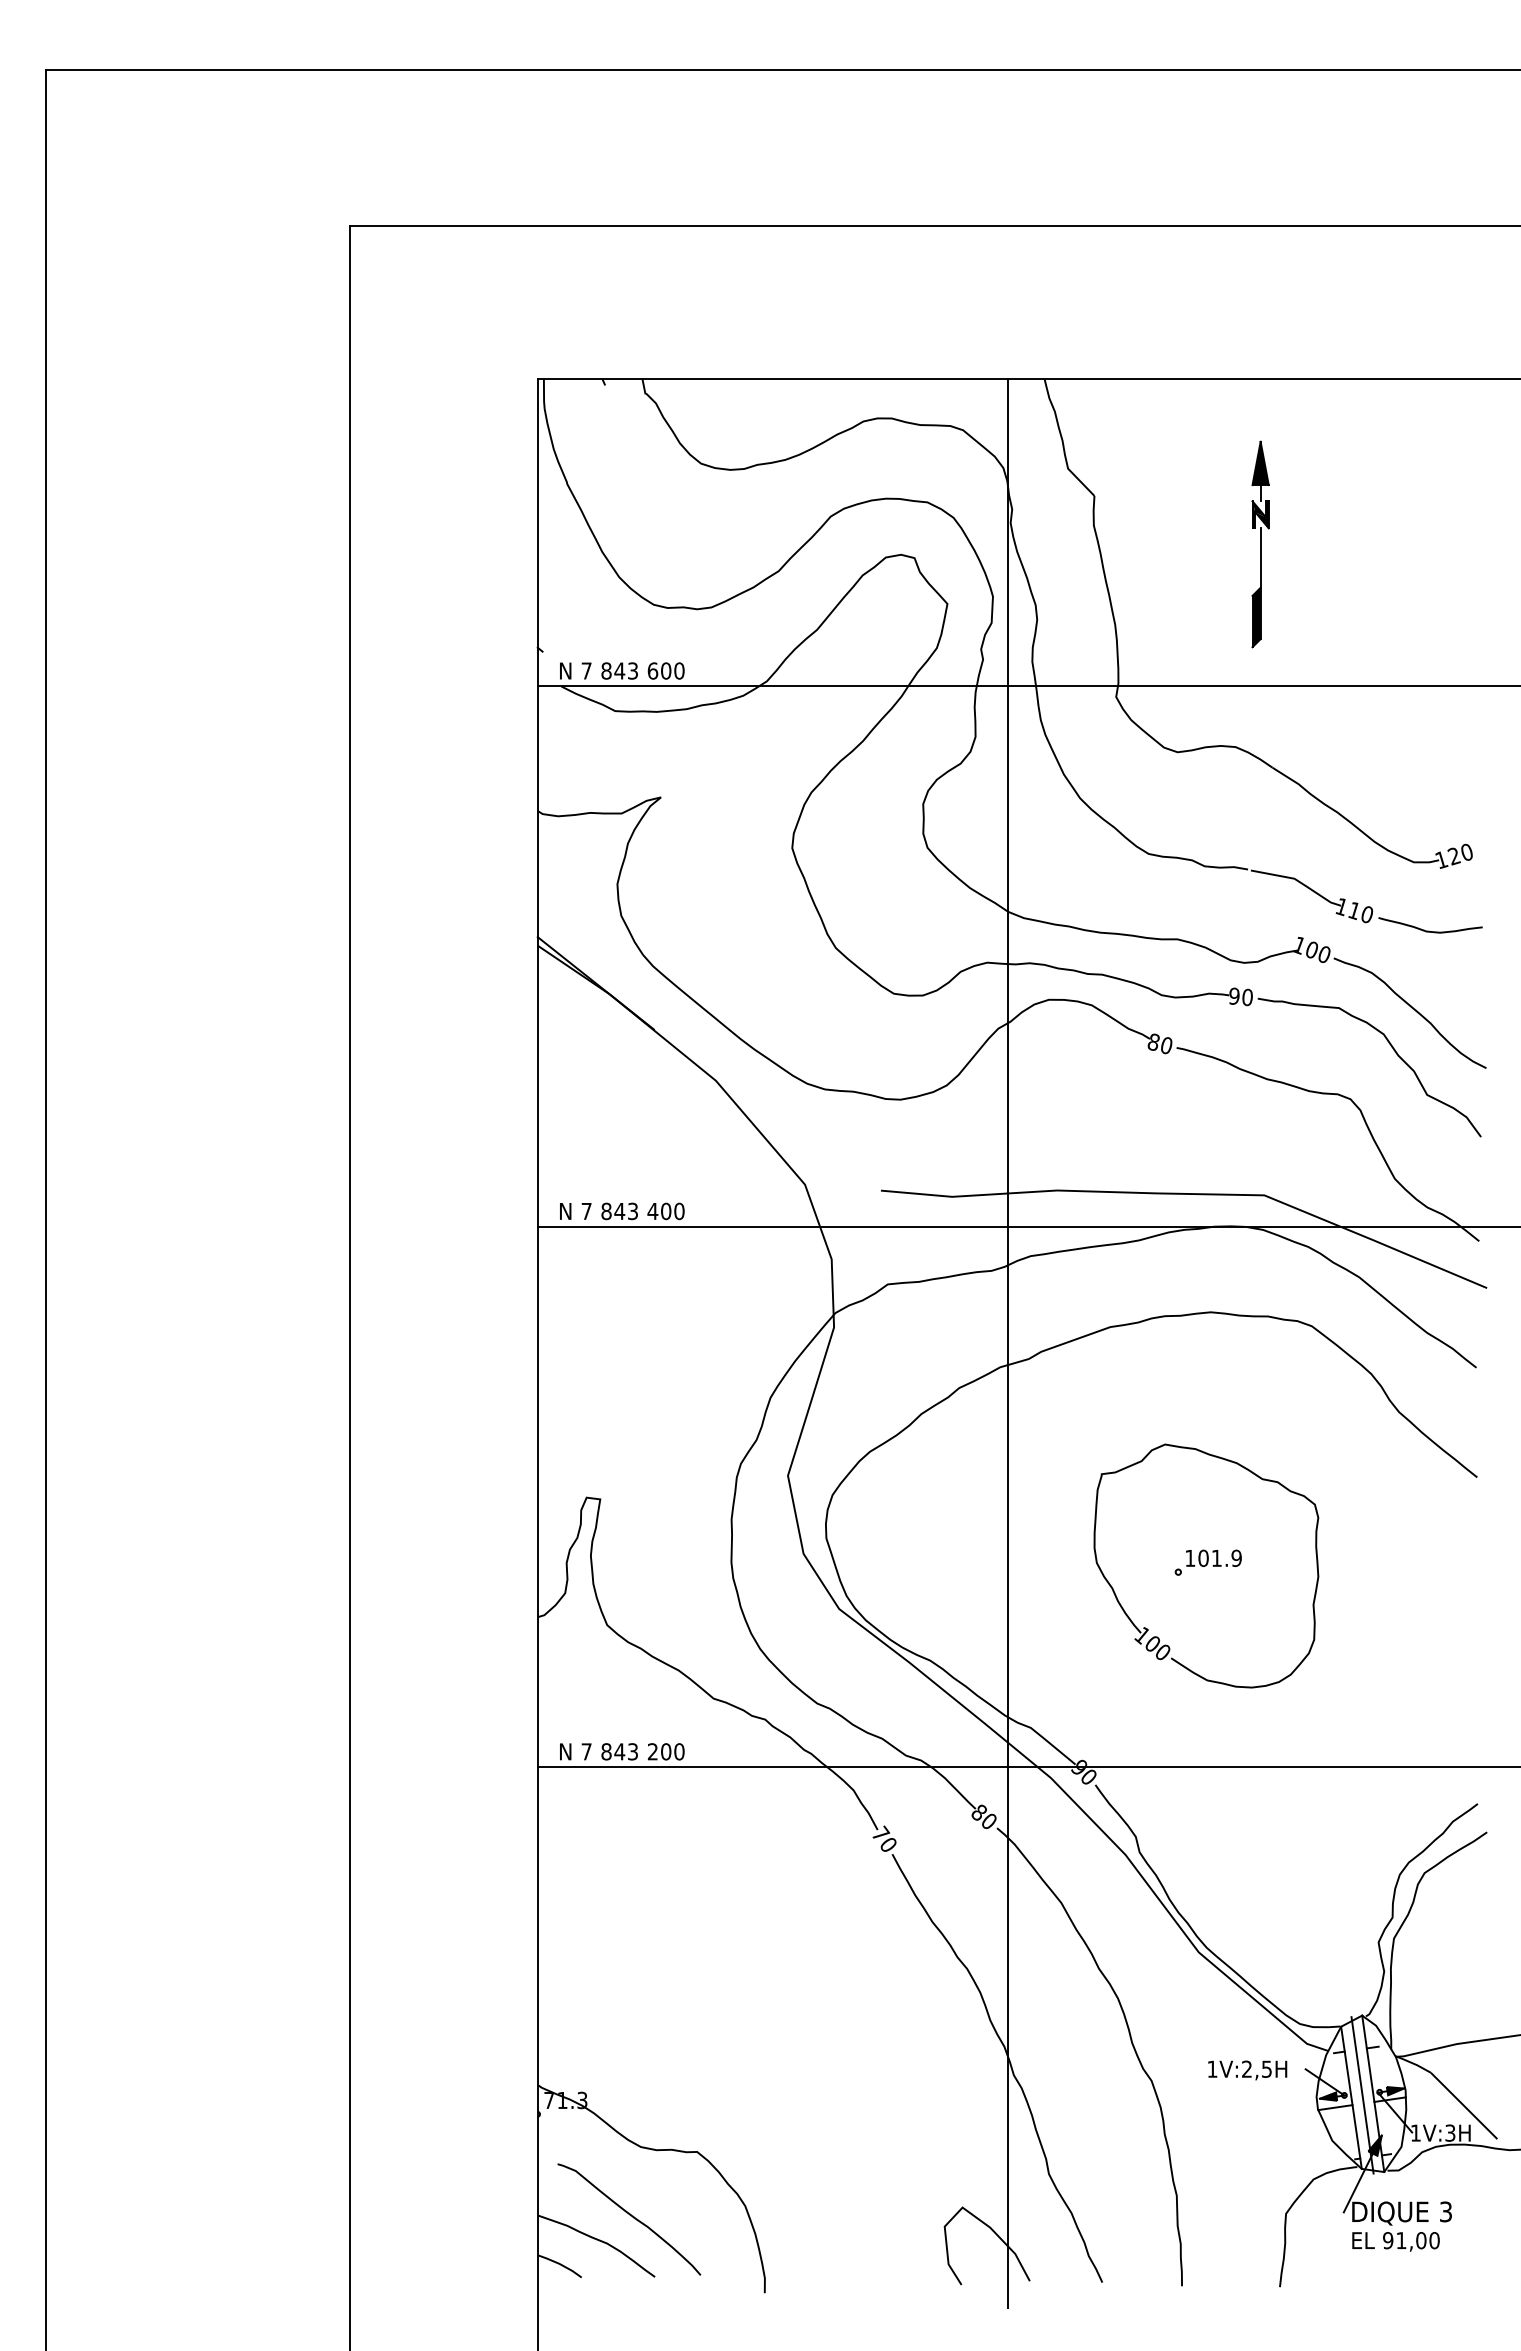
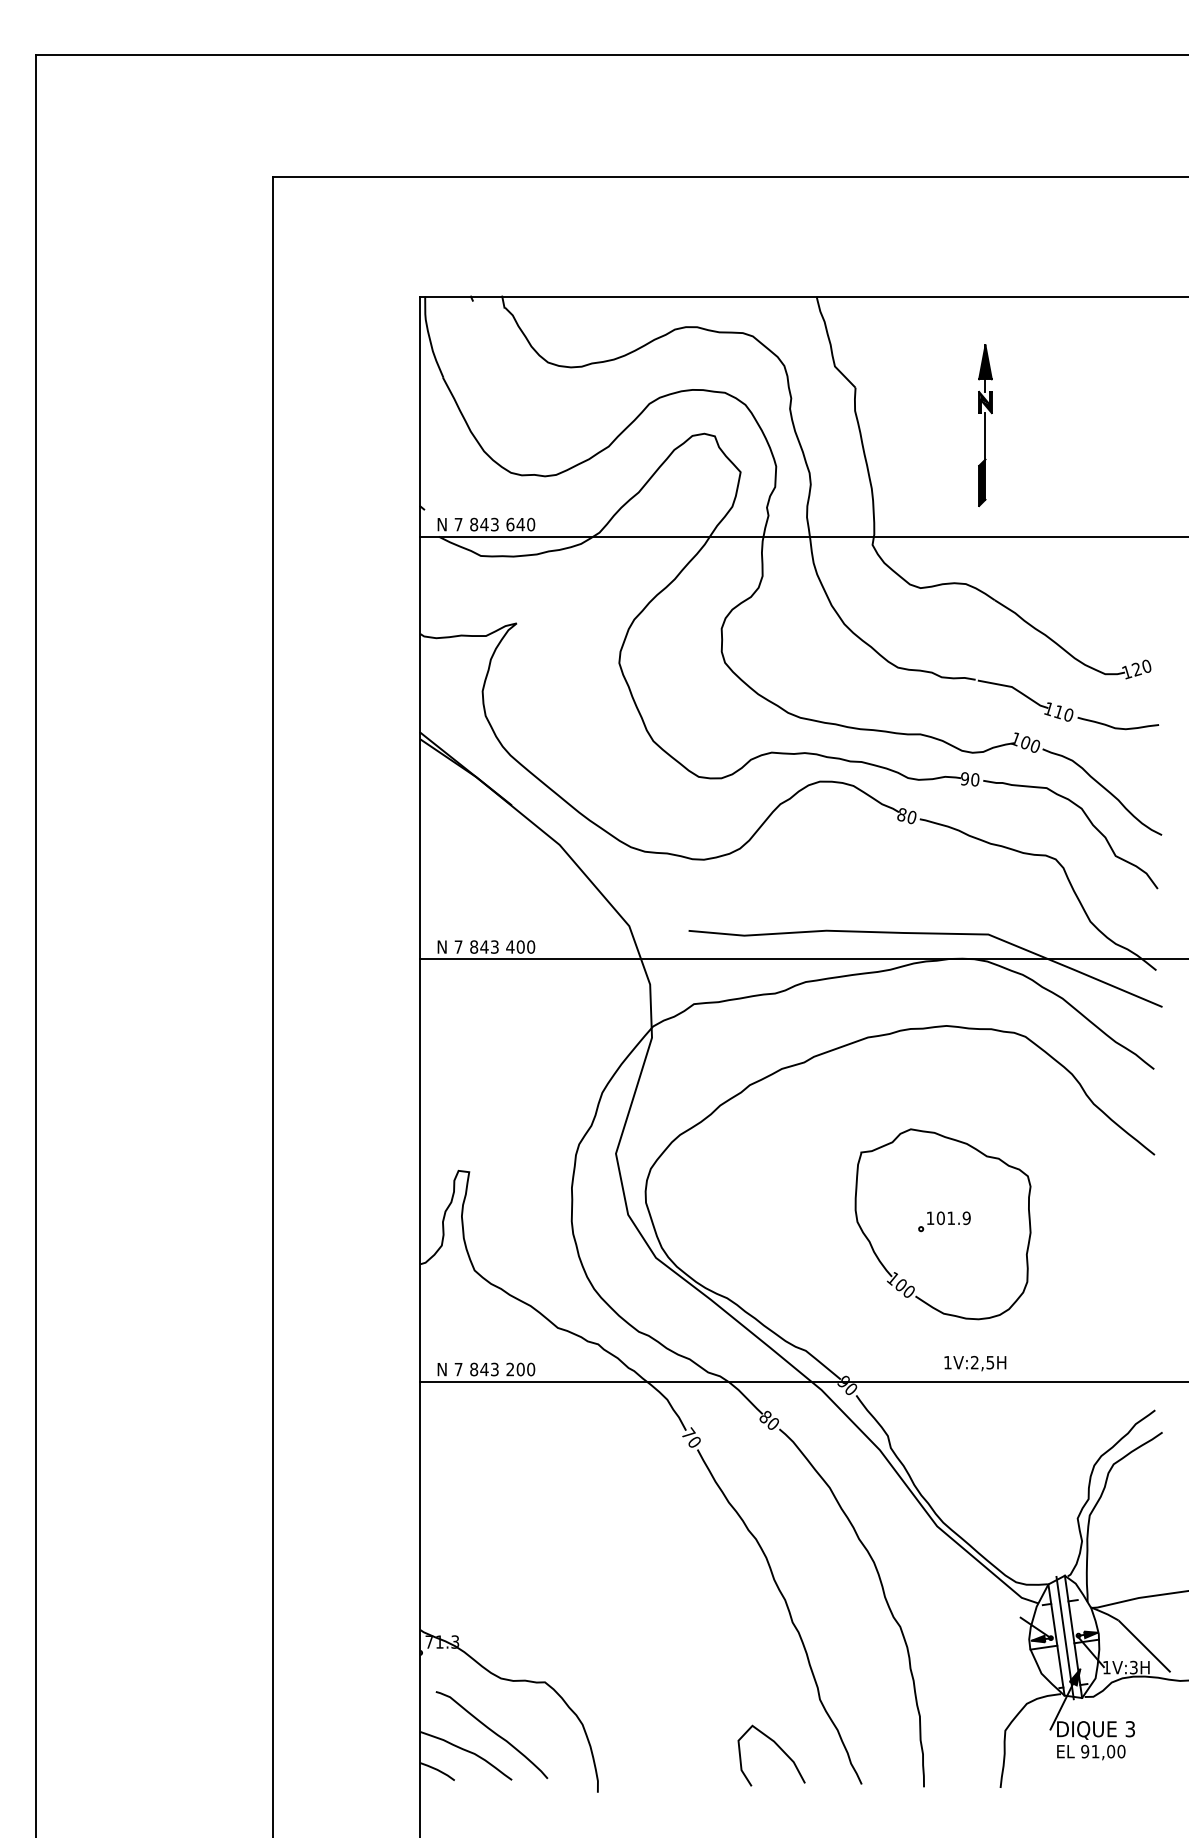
text: (665, 670) -> (520, 524), 600 -> 640
line: (1007, 1343) -> (787, 1050), removed
text: (1247, 2070) -> (975, 1363), moved

